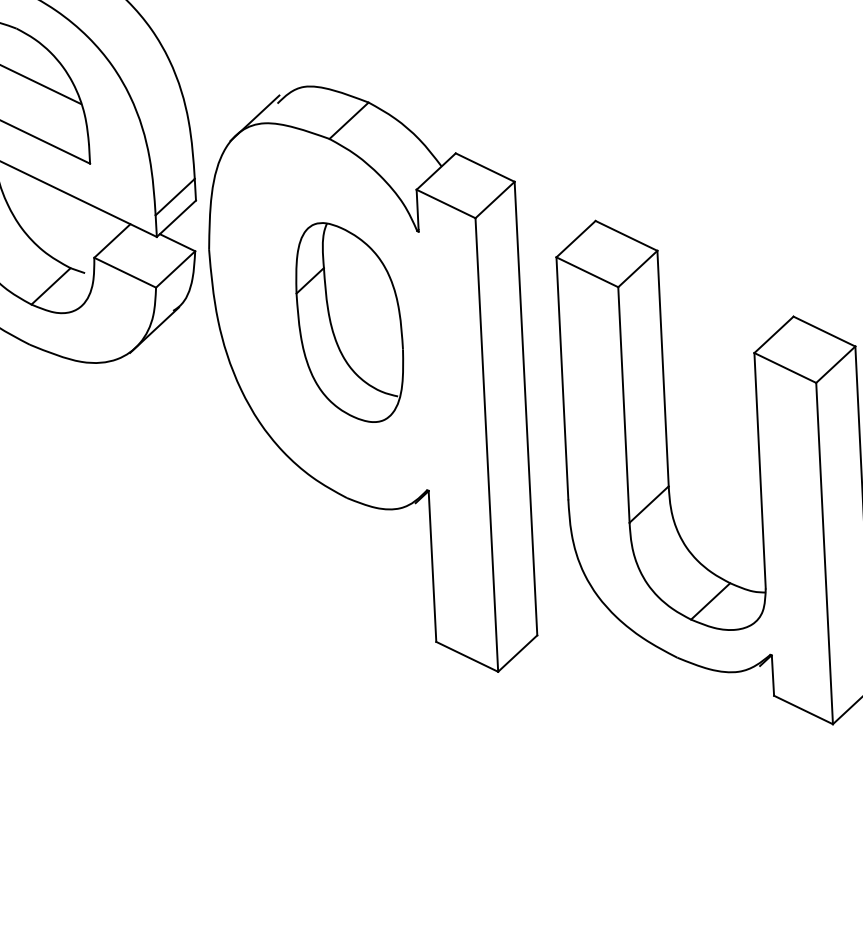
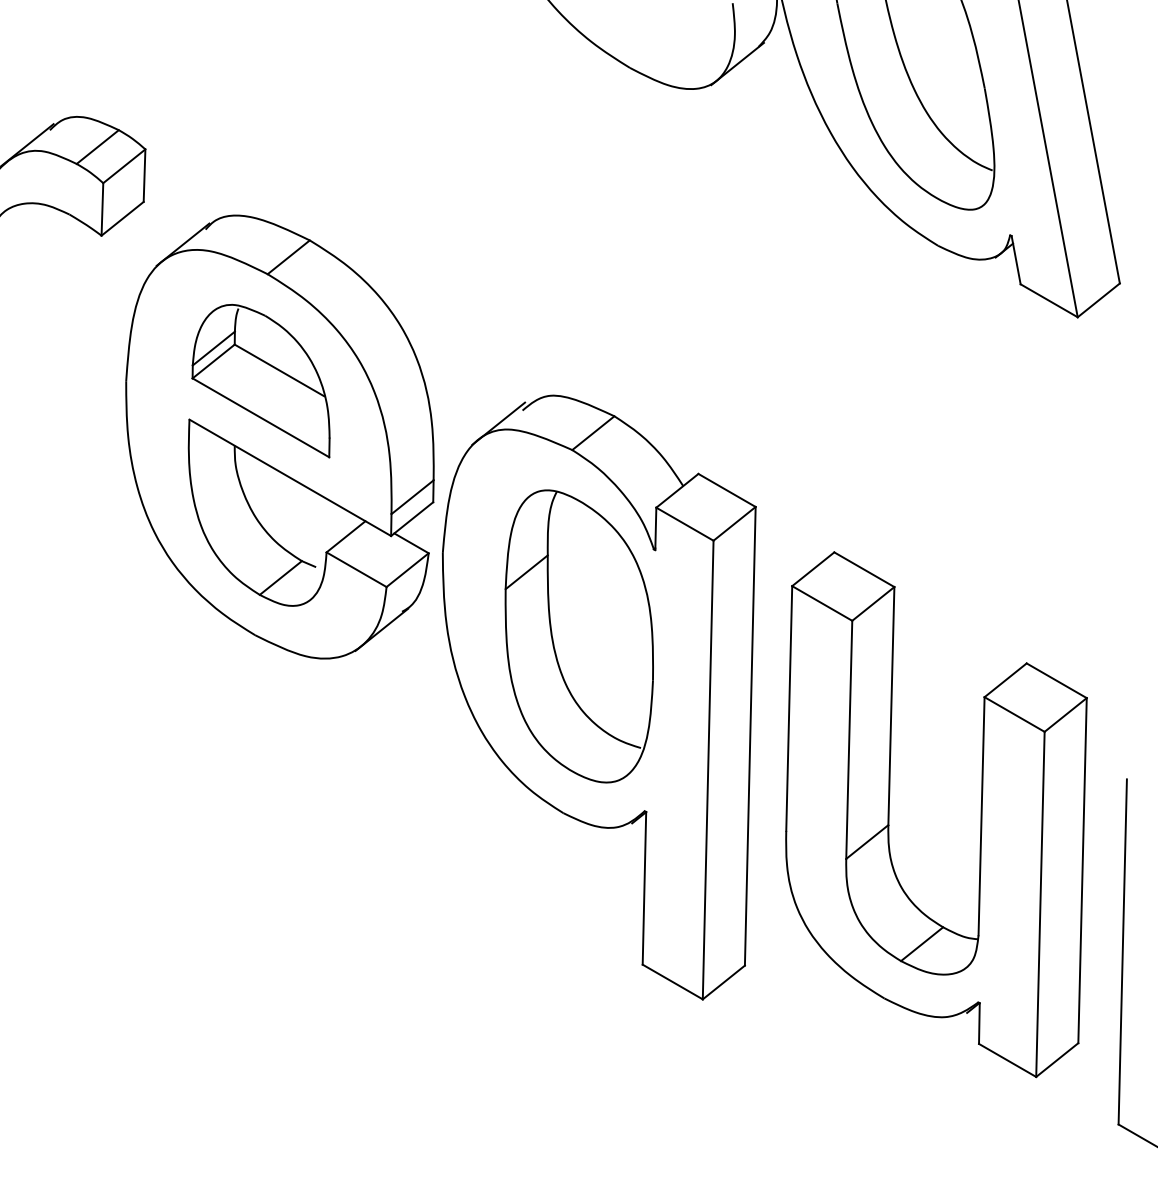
part: (349, 322) -> (578, 636), size x1.43

